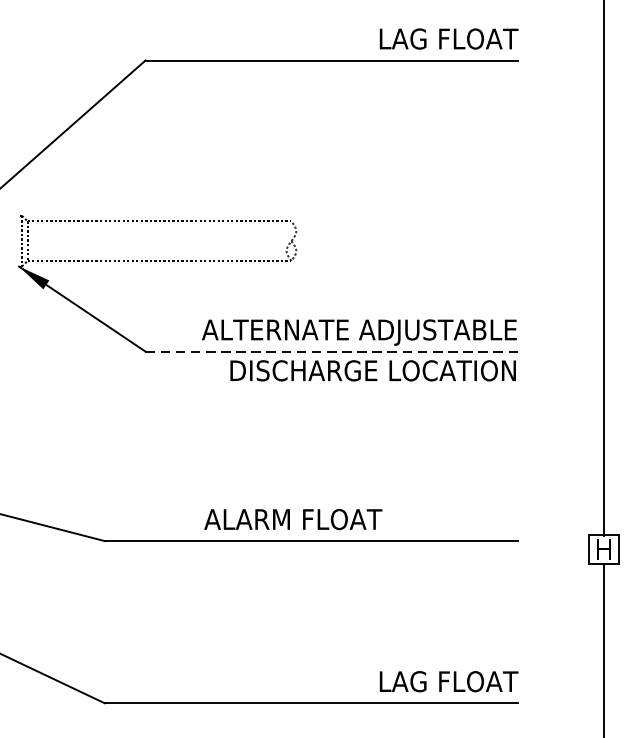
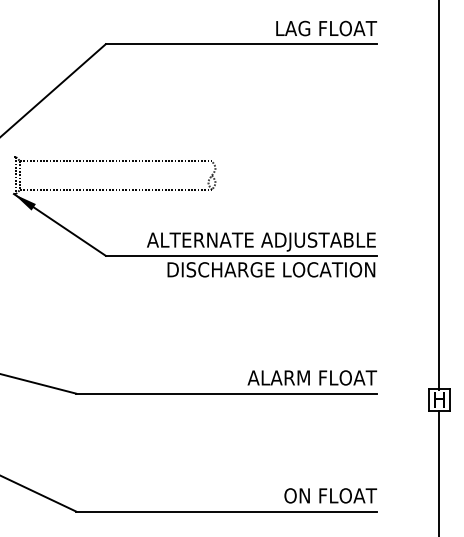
line: (332, 351) -> (241, 255), dashed -> solid
text: (293, 518) -> (312, 377), moved
text: (403, 681) -> (293, 495), LAG FLOAT -> ON FLOAT

